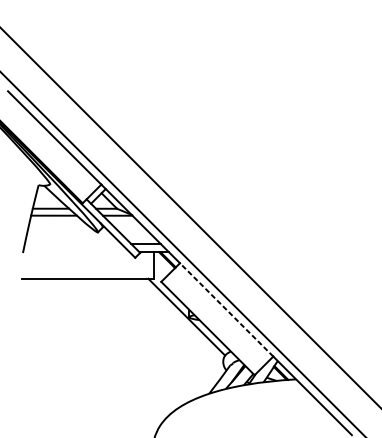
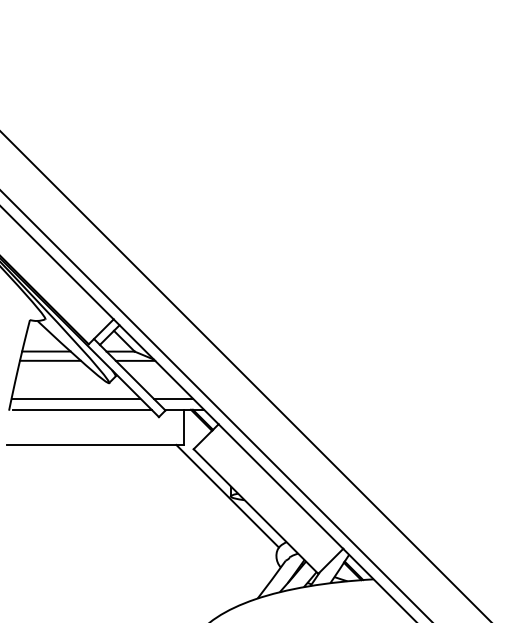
line: (72, 243) -> (75, 398), added
line: (77, 252) -> (81, 409), added
line: (226, 309) -> (280, 486), dashed -> solid

